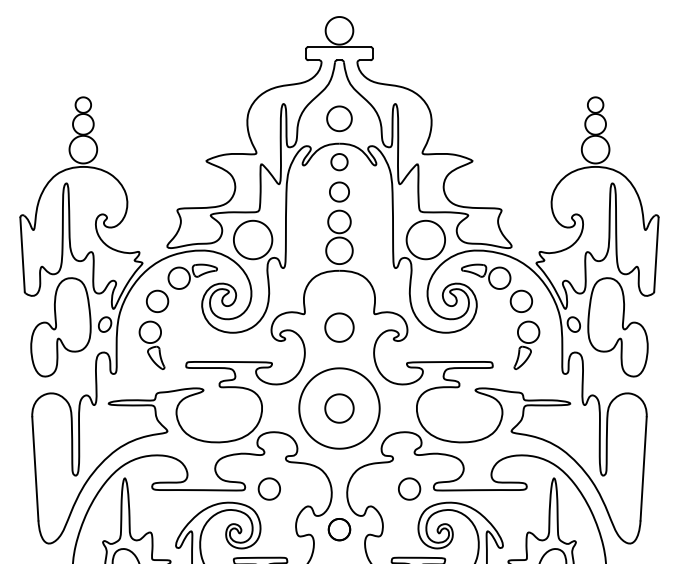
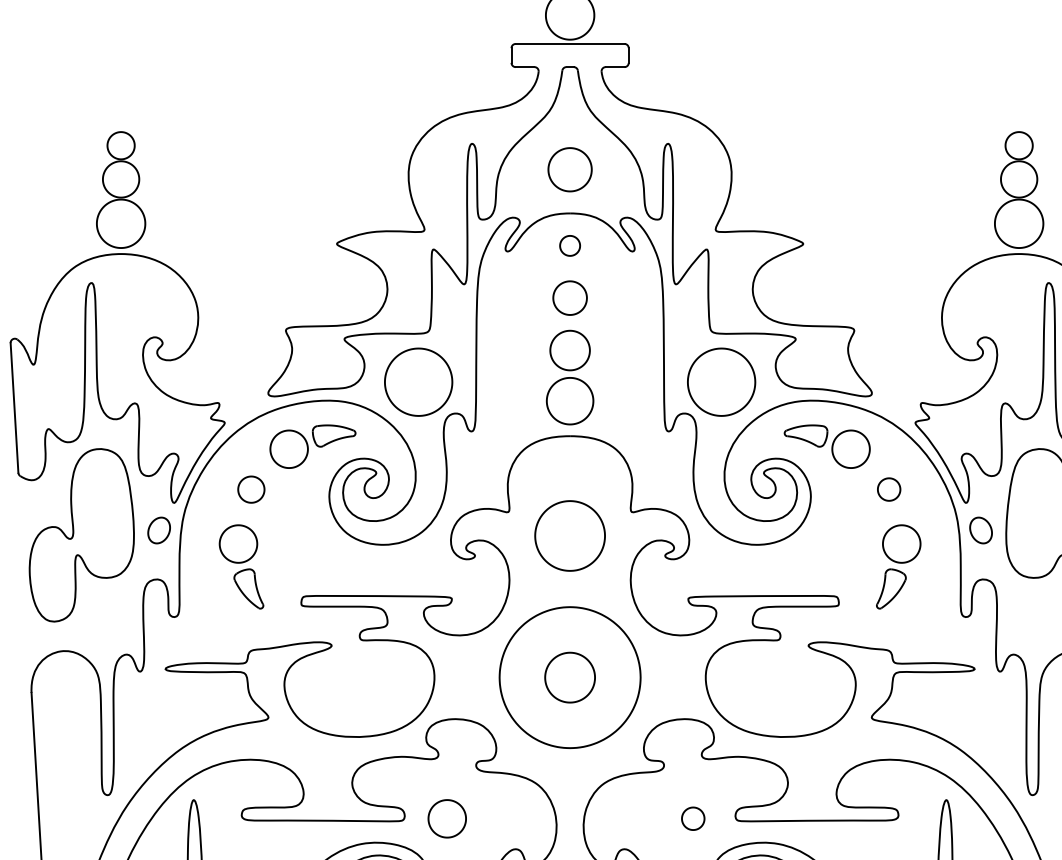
part: (339, 162) -> (570, 246), size x0.7
part: (157, 300) -> (251, 488), size x0.7
part: (521, 300) -> (889, 488), size x0.6
part: (339, 327) -> (570, 535), size x1.4
part: (409, 488) -> (692, 817), size x0.6

